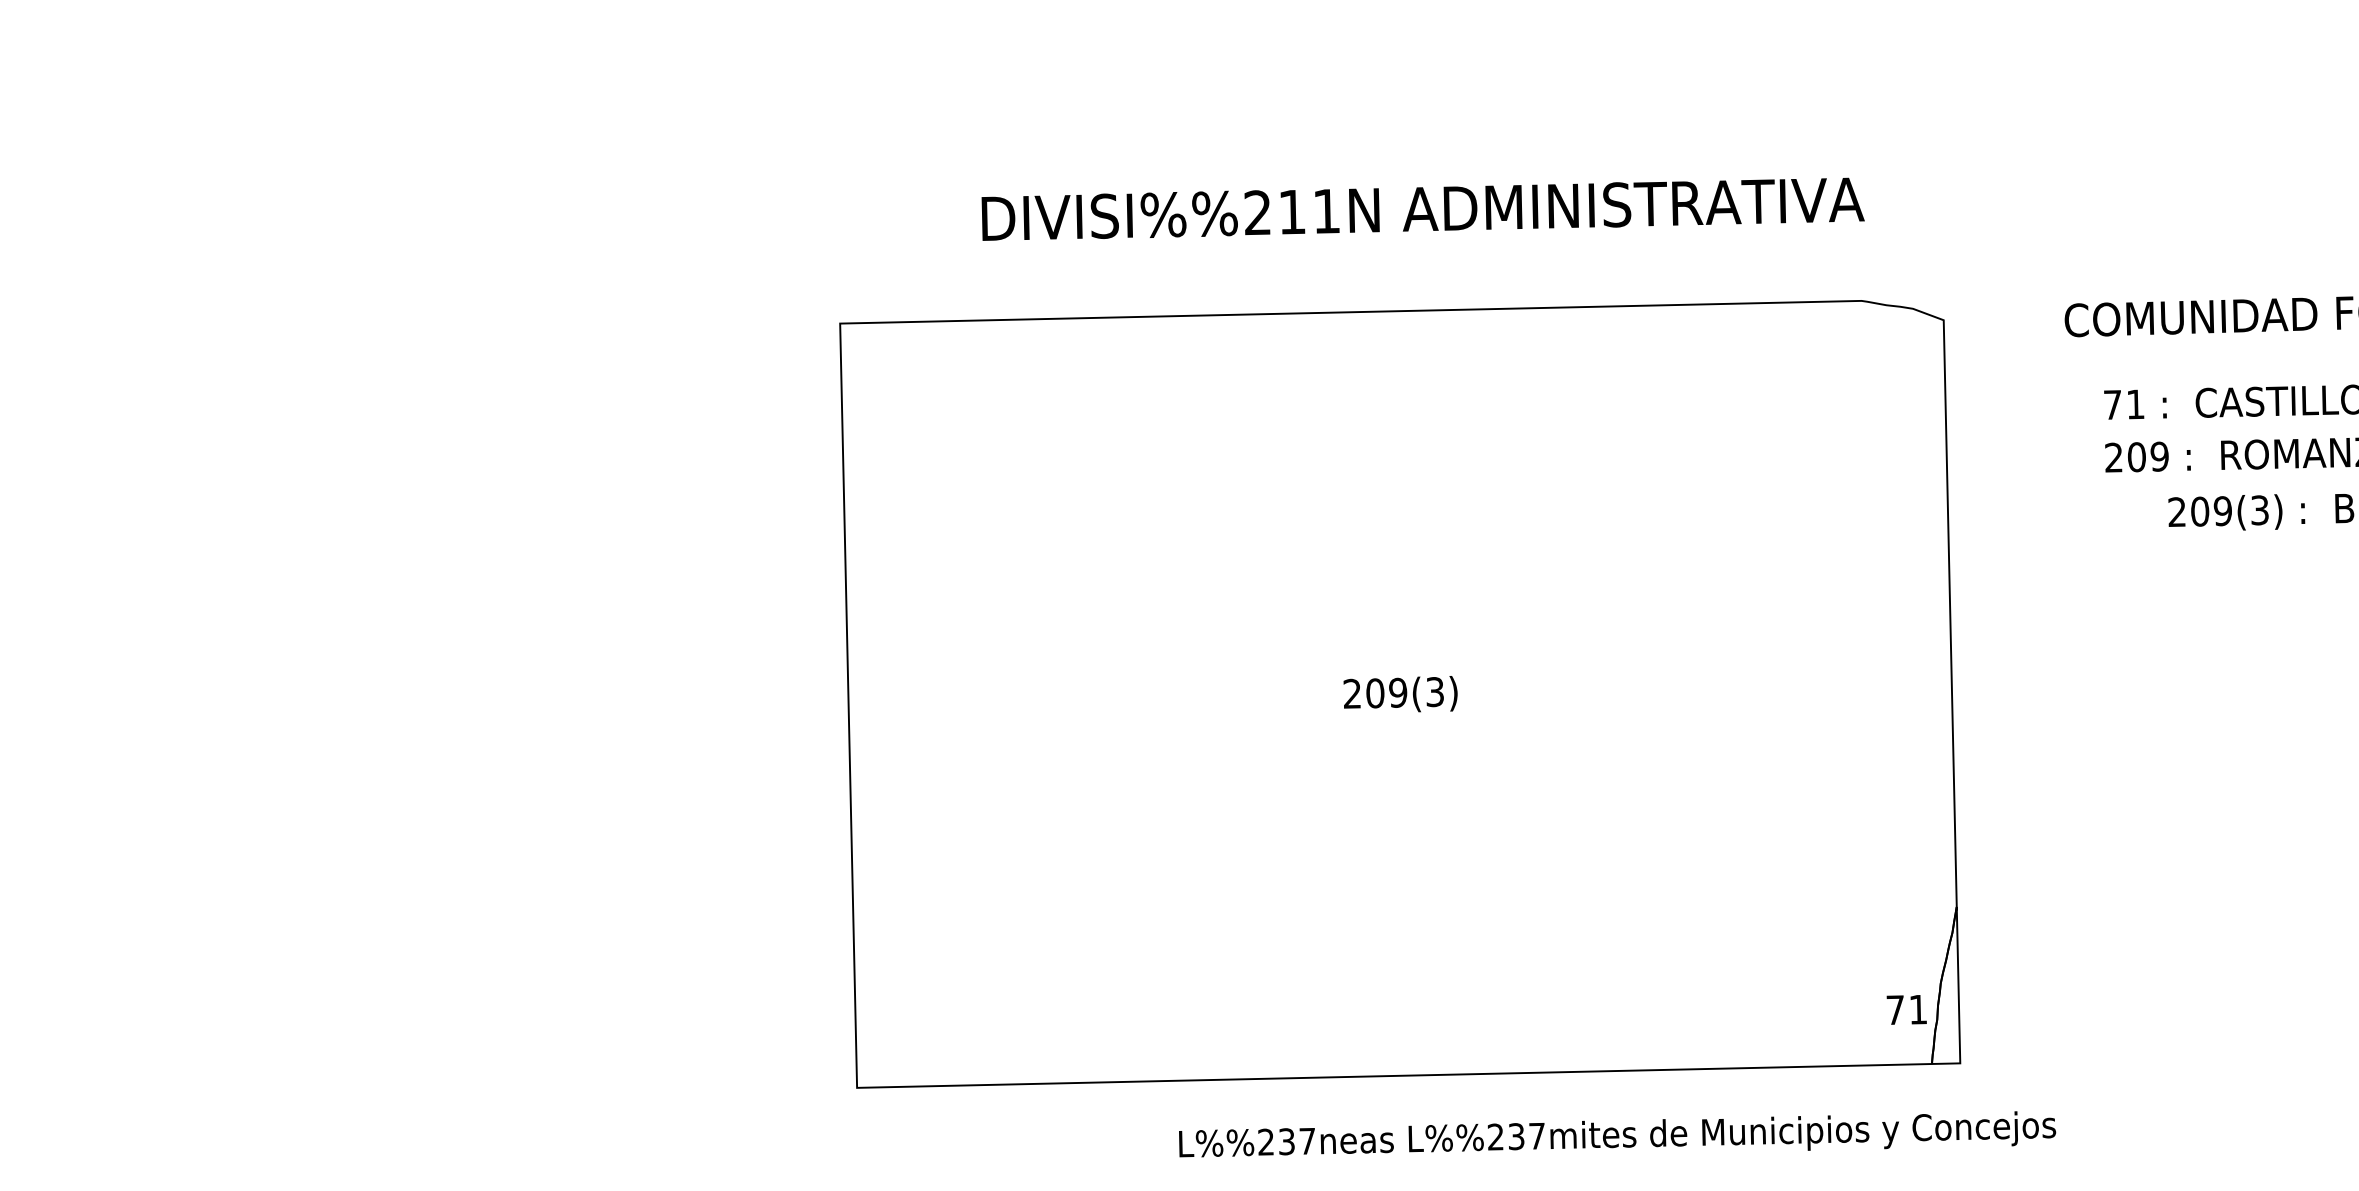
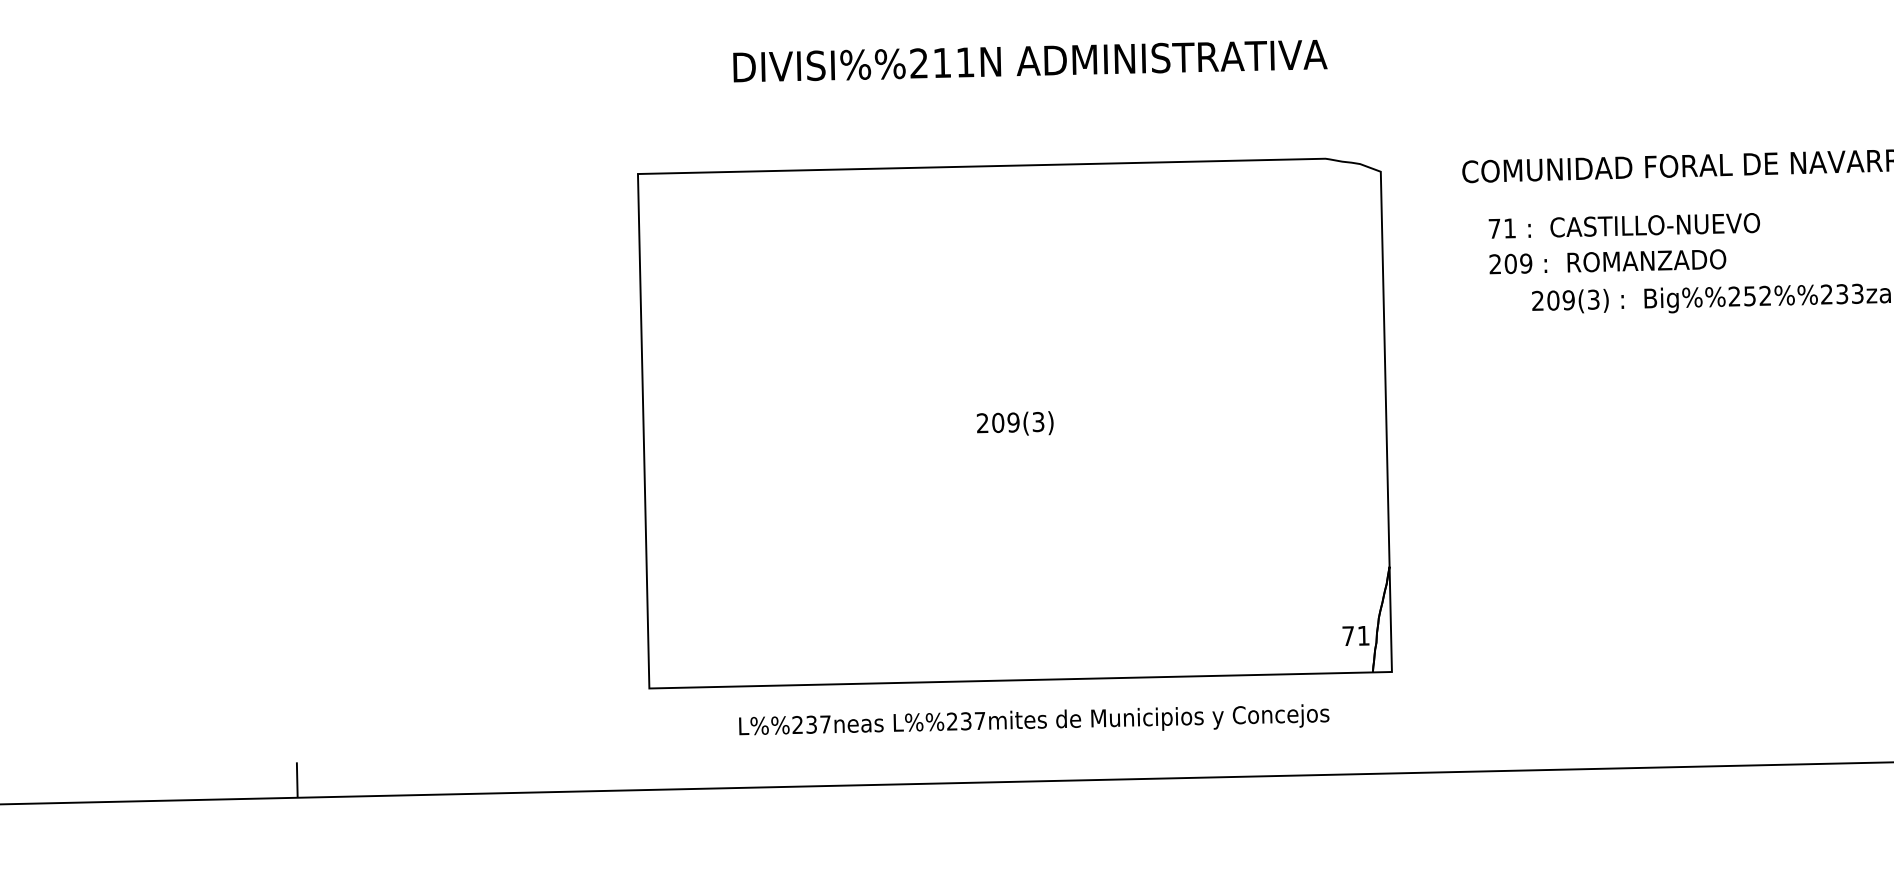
text: (1423, 209) -> (1030, 61), moved
text: (1617, 1133) -> (1034, 719), moved

